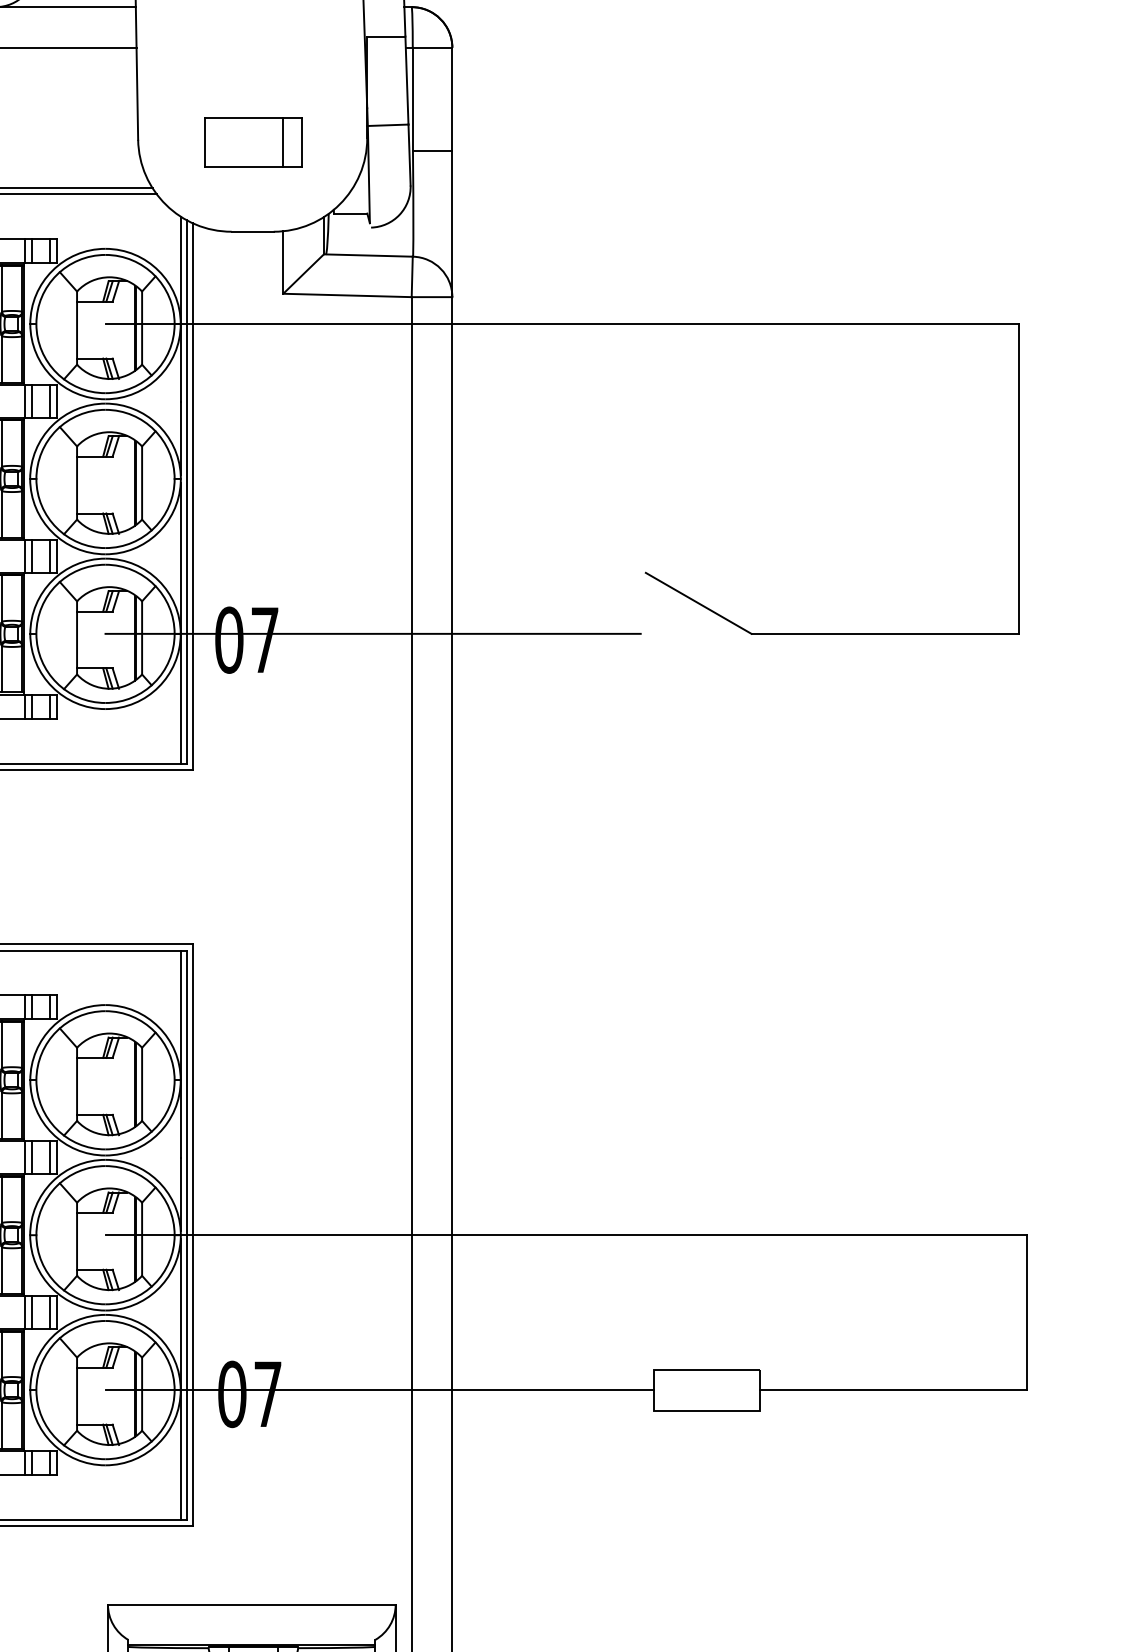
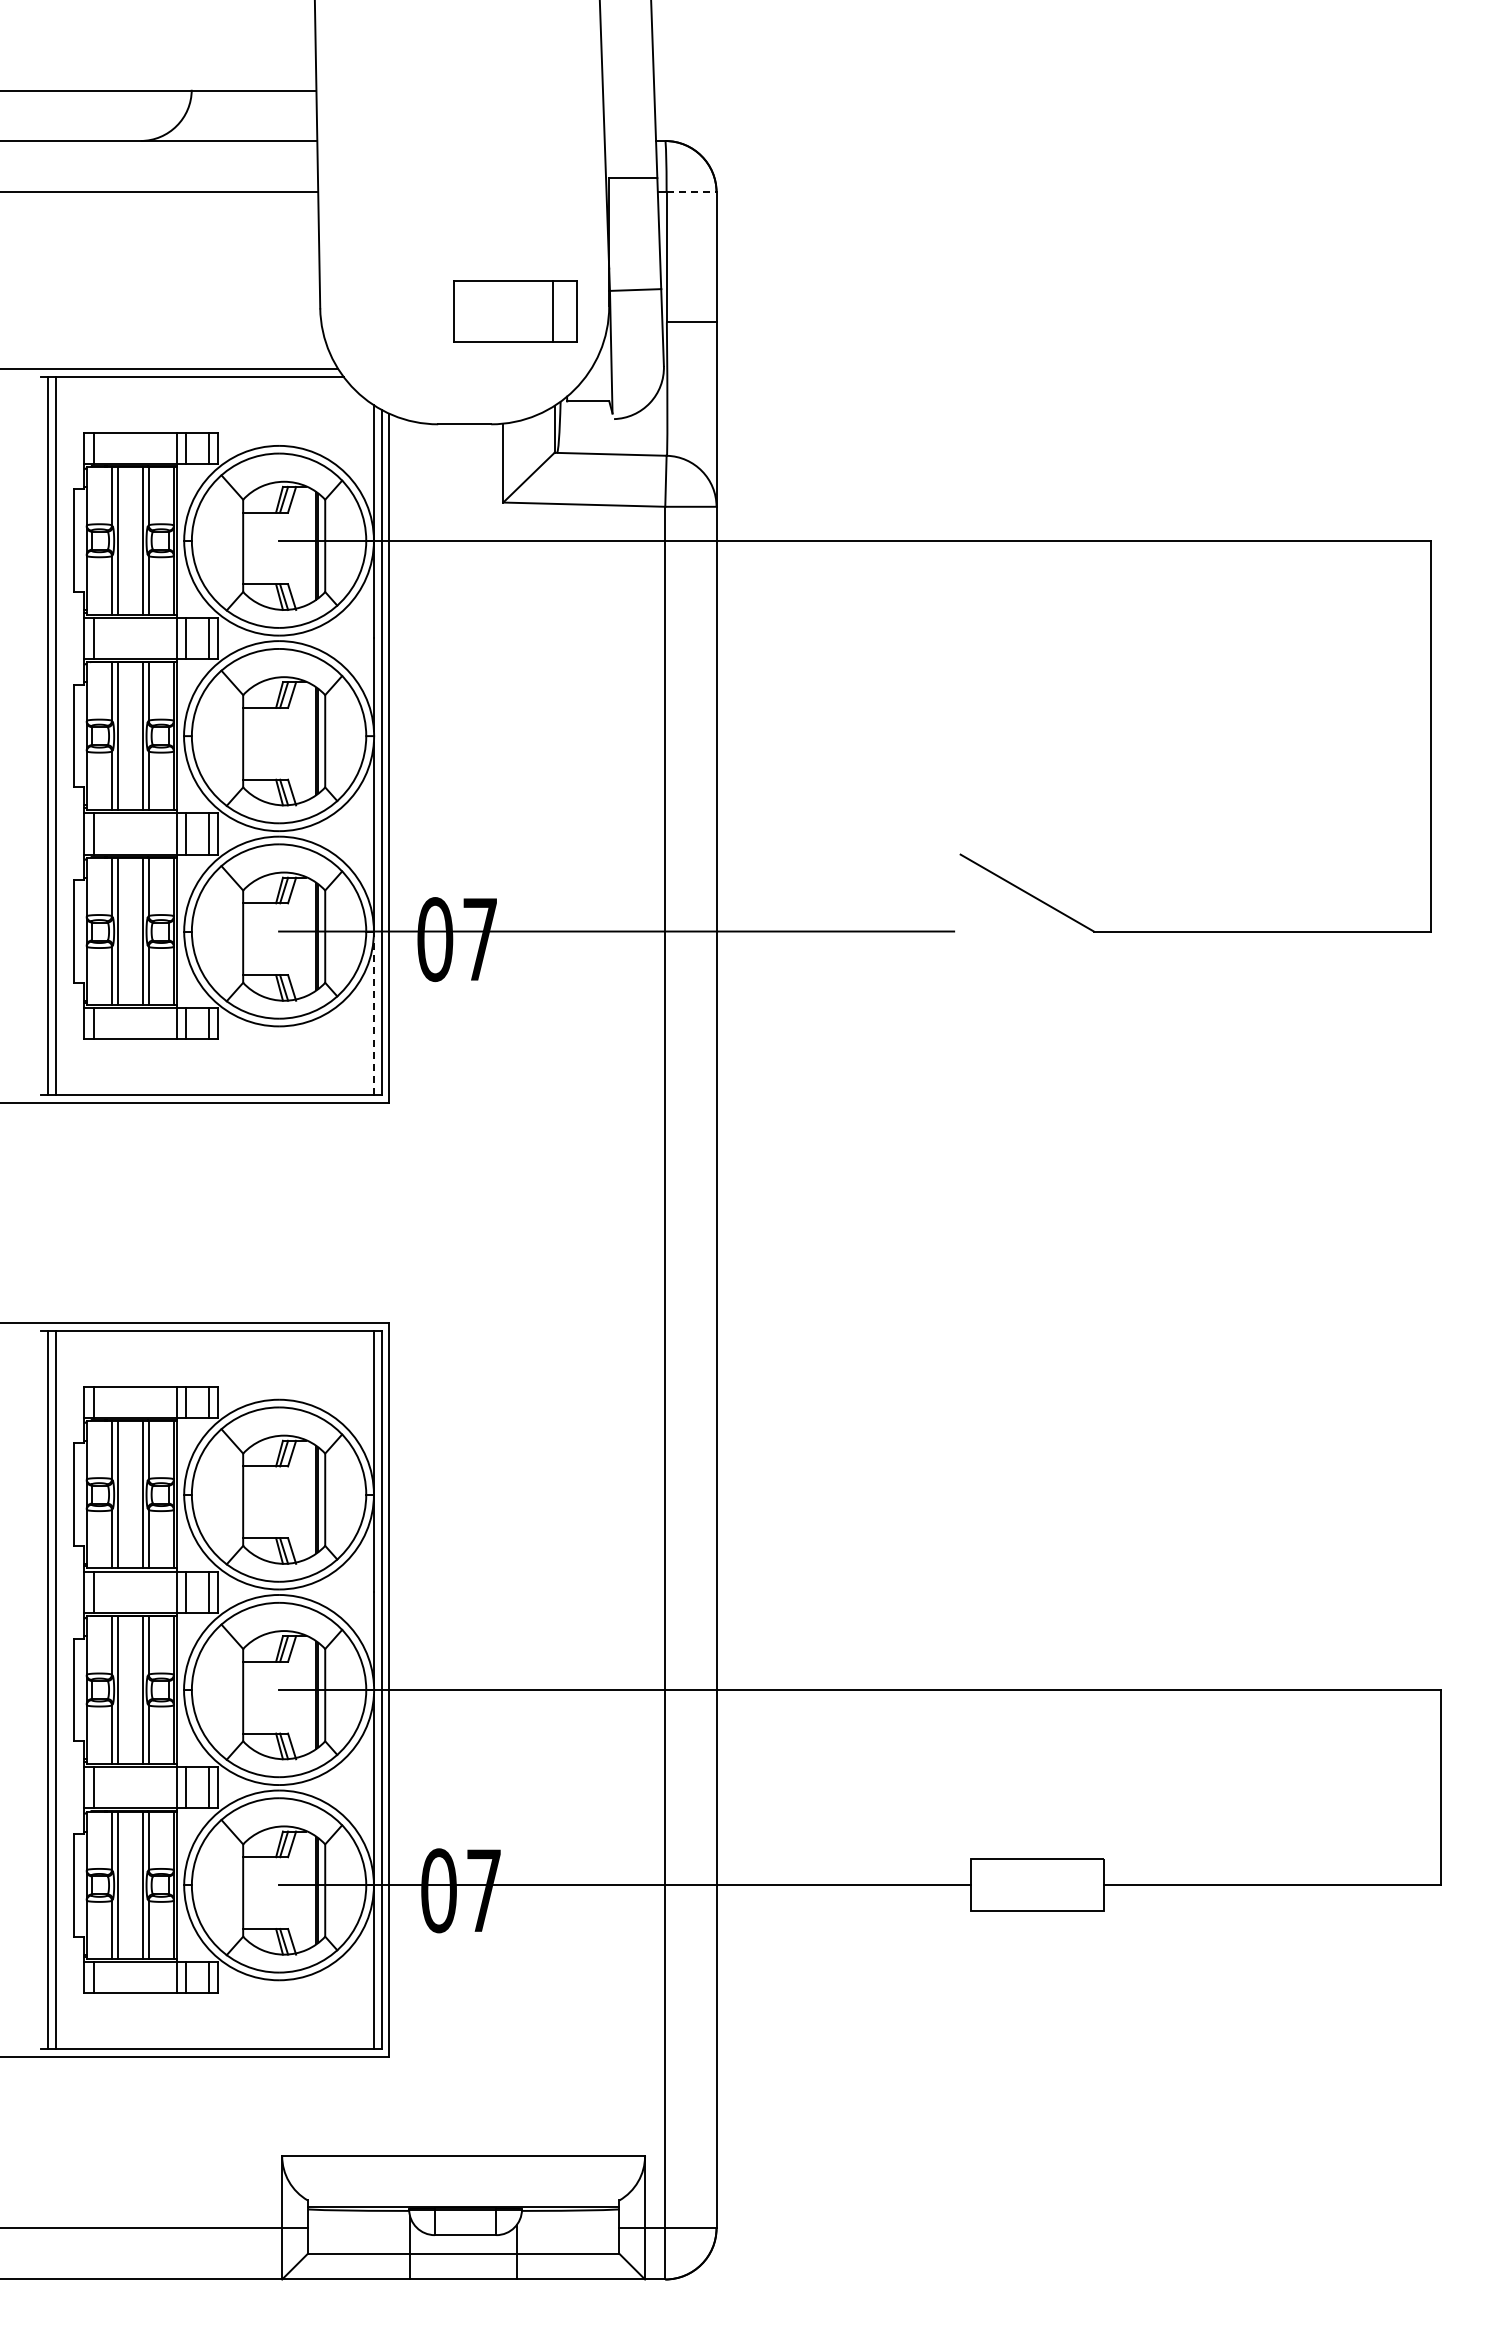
line: (432, 47) -> (691, 192), solid -> dashed
part: (253, 142) -> (515, 311), moved
line: (180, 698) -> (373, 1013), solid -> dashed

